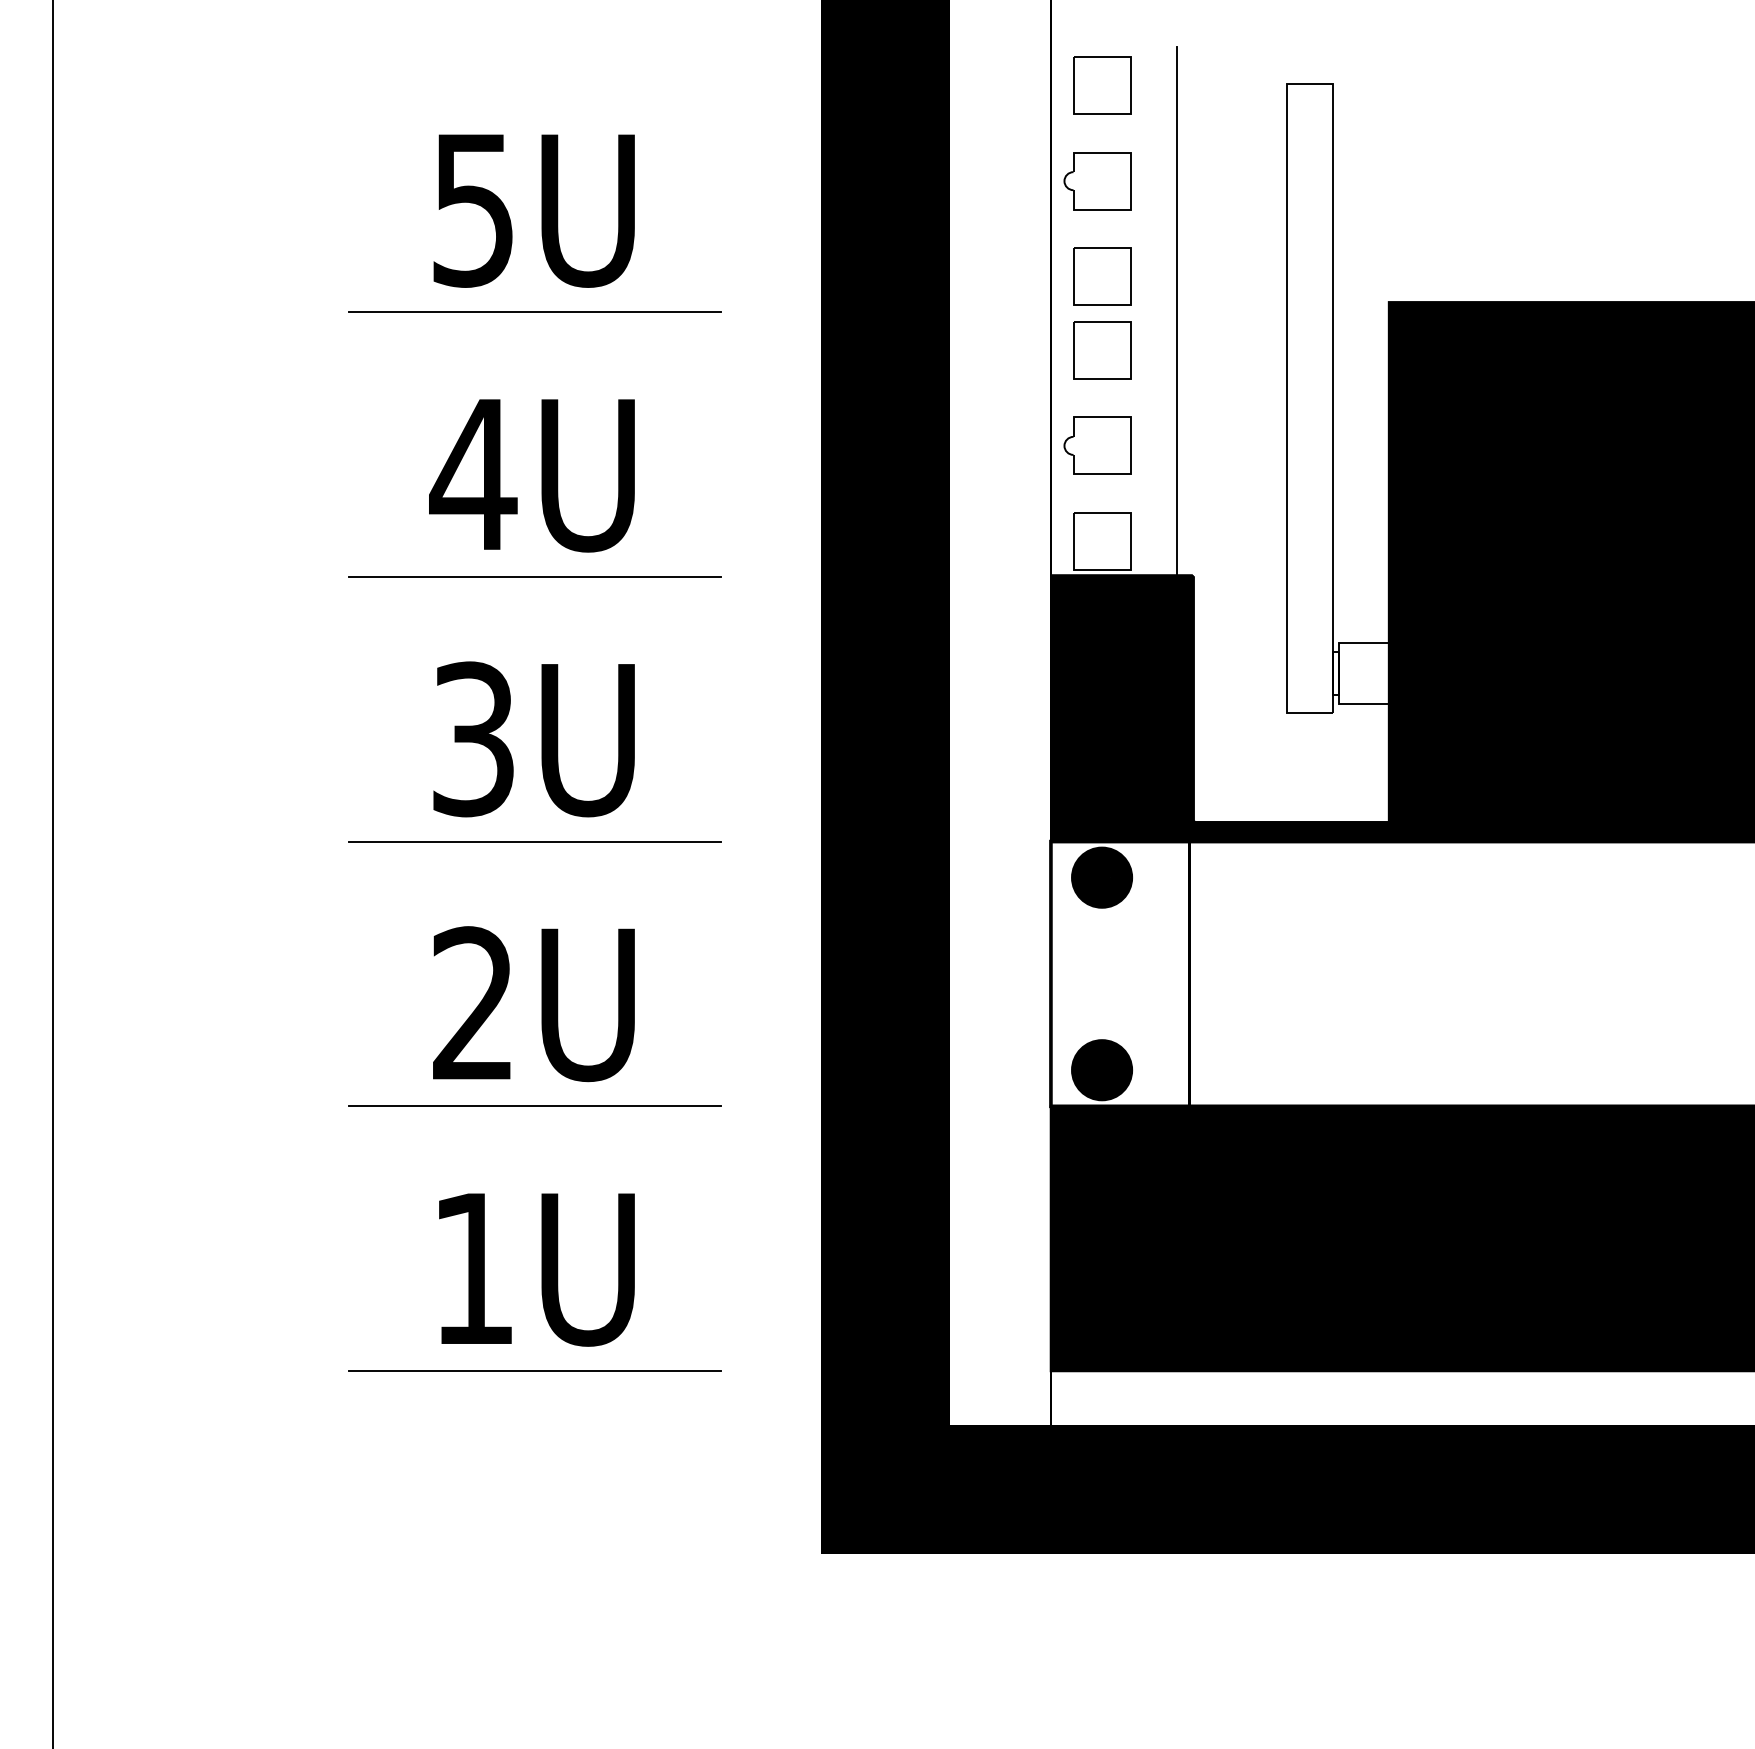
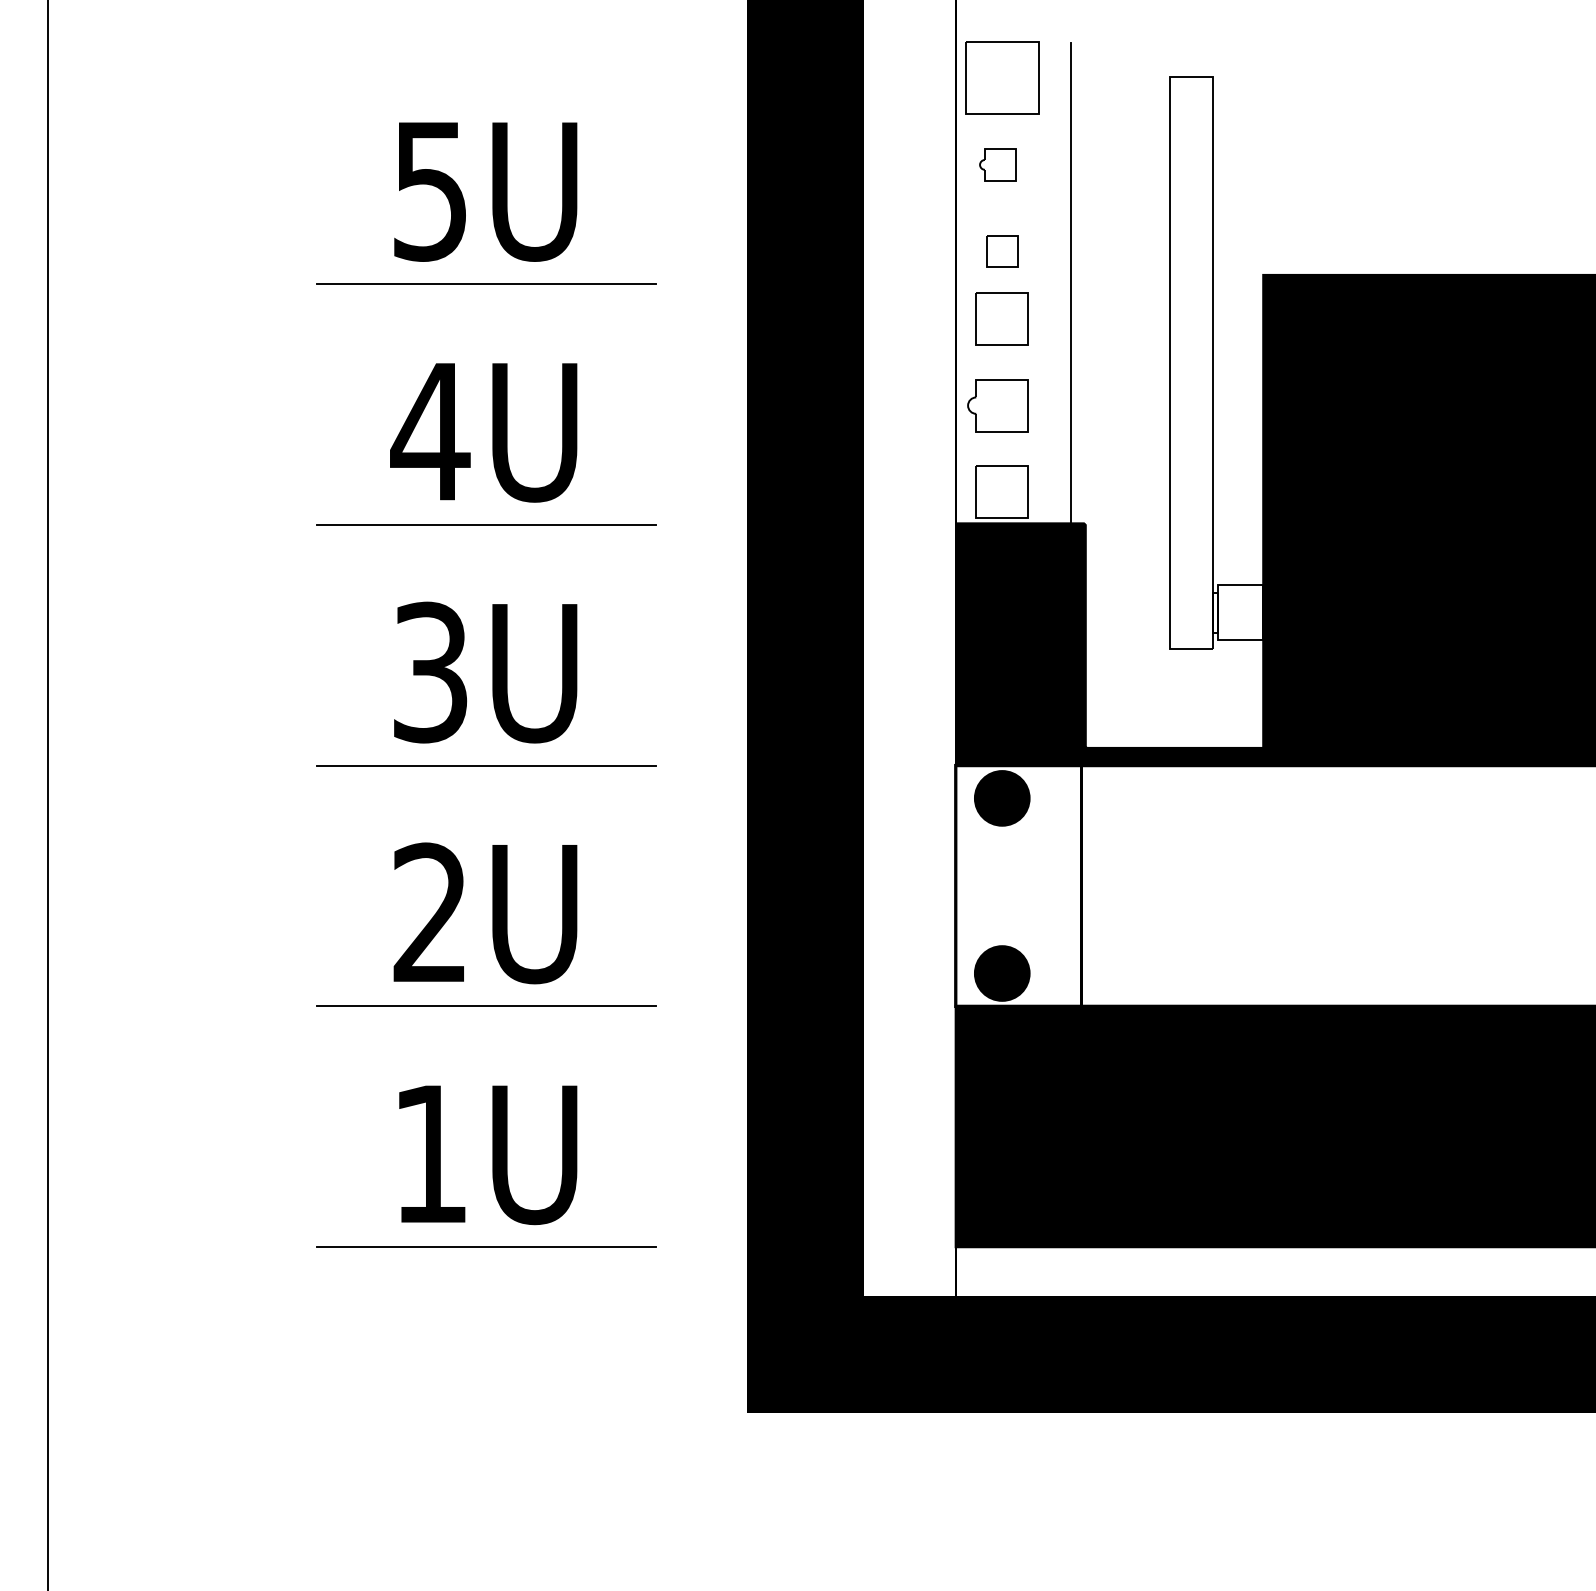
part: (1101, 85) -> (1001, 77), size x1.4
part: (1096, 180) -> (997, 164), size x0.6
part: (1101, 276) -> (1001, 251), size x0.6

